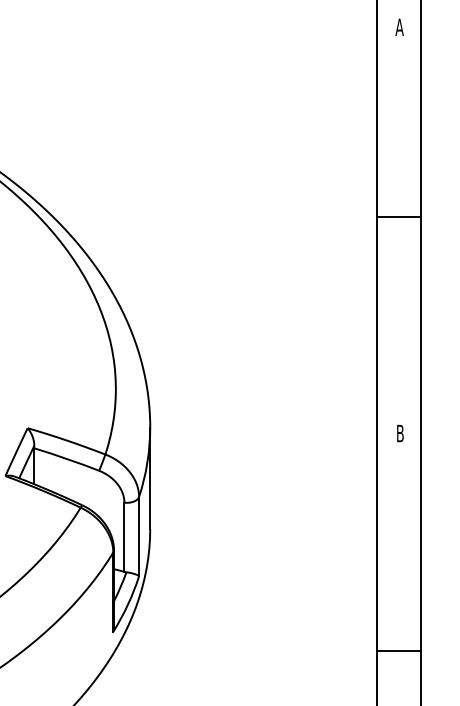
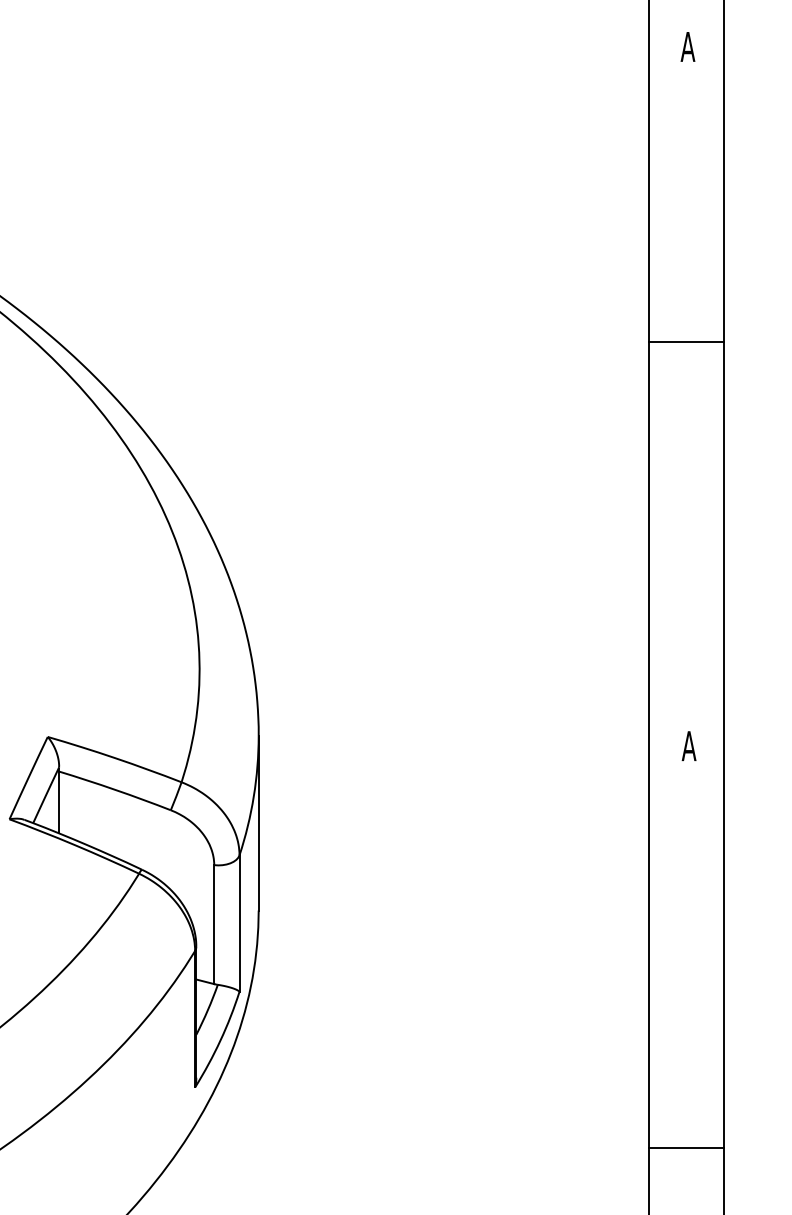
line: (398, 216) -> (686, 341), moved
text: (400, 433) -> (689, 746), B -> A
line: (398, 650) -> (686, 1147), moved

